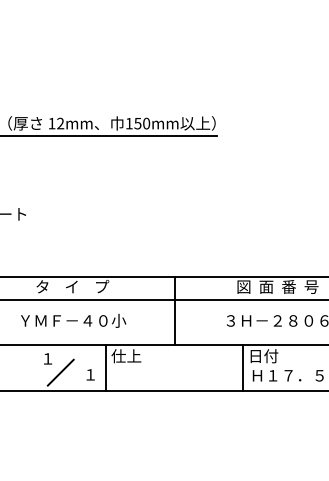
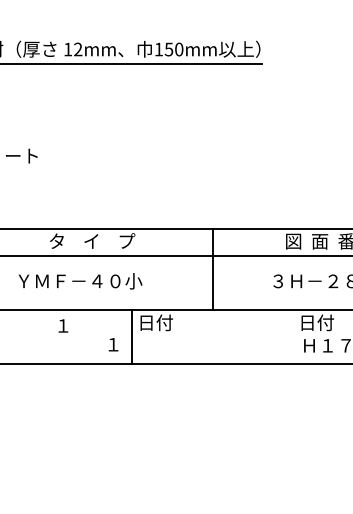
text: (73, 320) -> (80, 280), moved
text: (126, 356) -> (155, 323), 仕上 -> 日付
line: (243, 367) -> (293, 336), removed
line: (60, 372) -> (78, 341), removed

